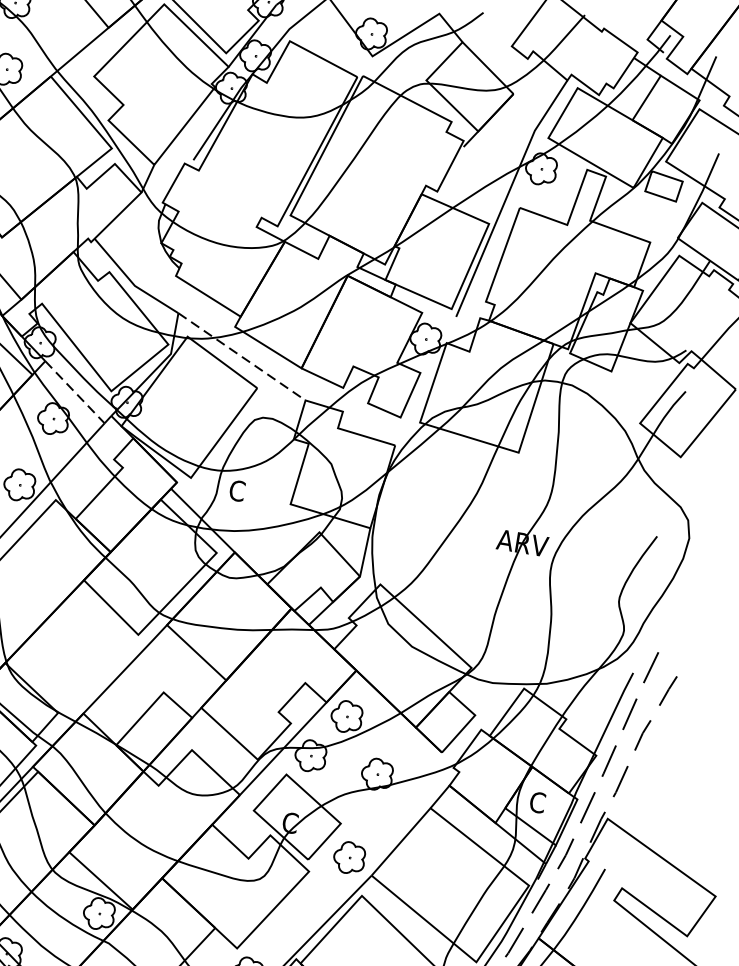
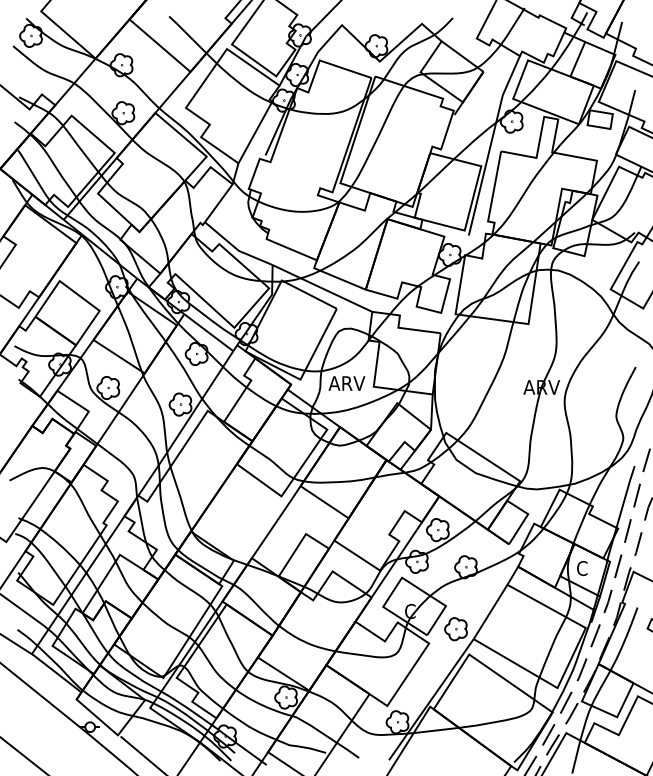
line: (242, 356) -> (322, 288), dashed -> solid
line: (74, 391) -> (208, 332), dashed -> solid
text: (253, 493) -> (346, 383), C -> ARV

